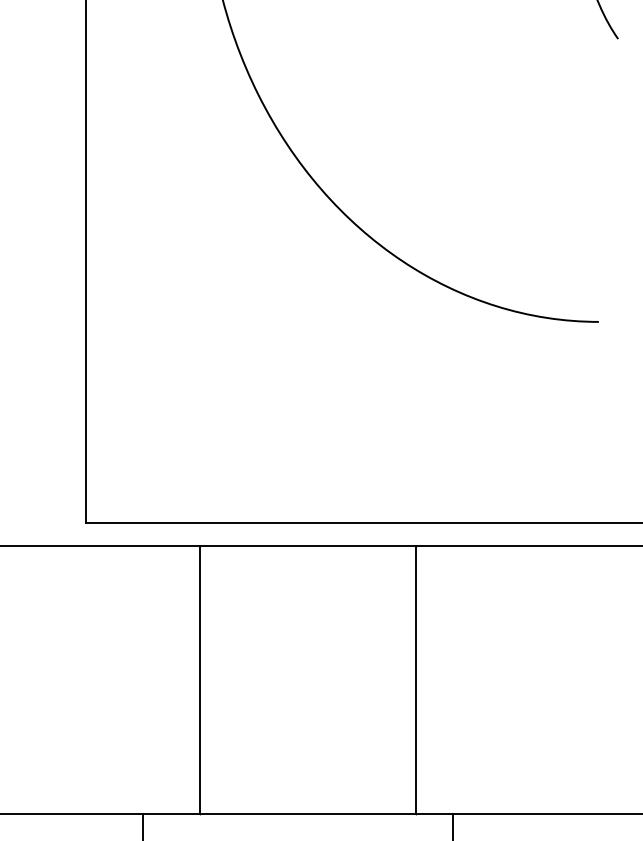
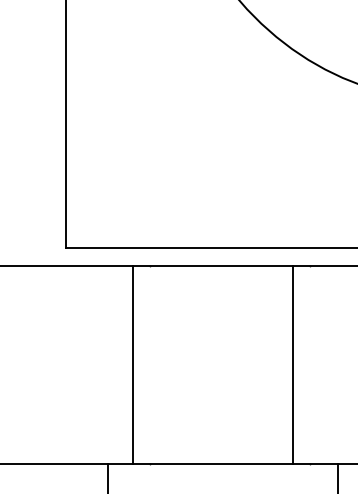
line: (200, 680) -> (132, 365), moved
line: (415, 680) -> (292, 365), moved

